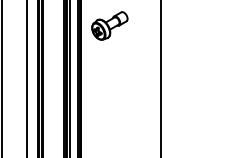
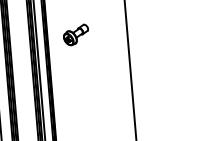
part: (109, 25) -> (75, 34), size x0.7

